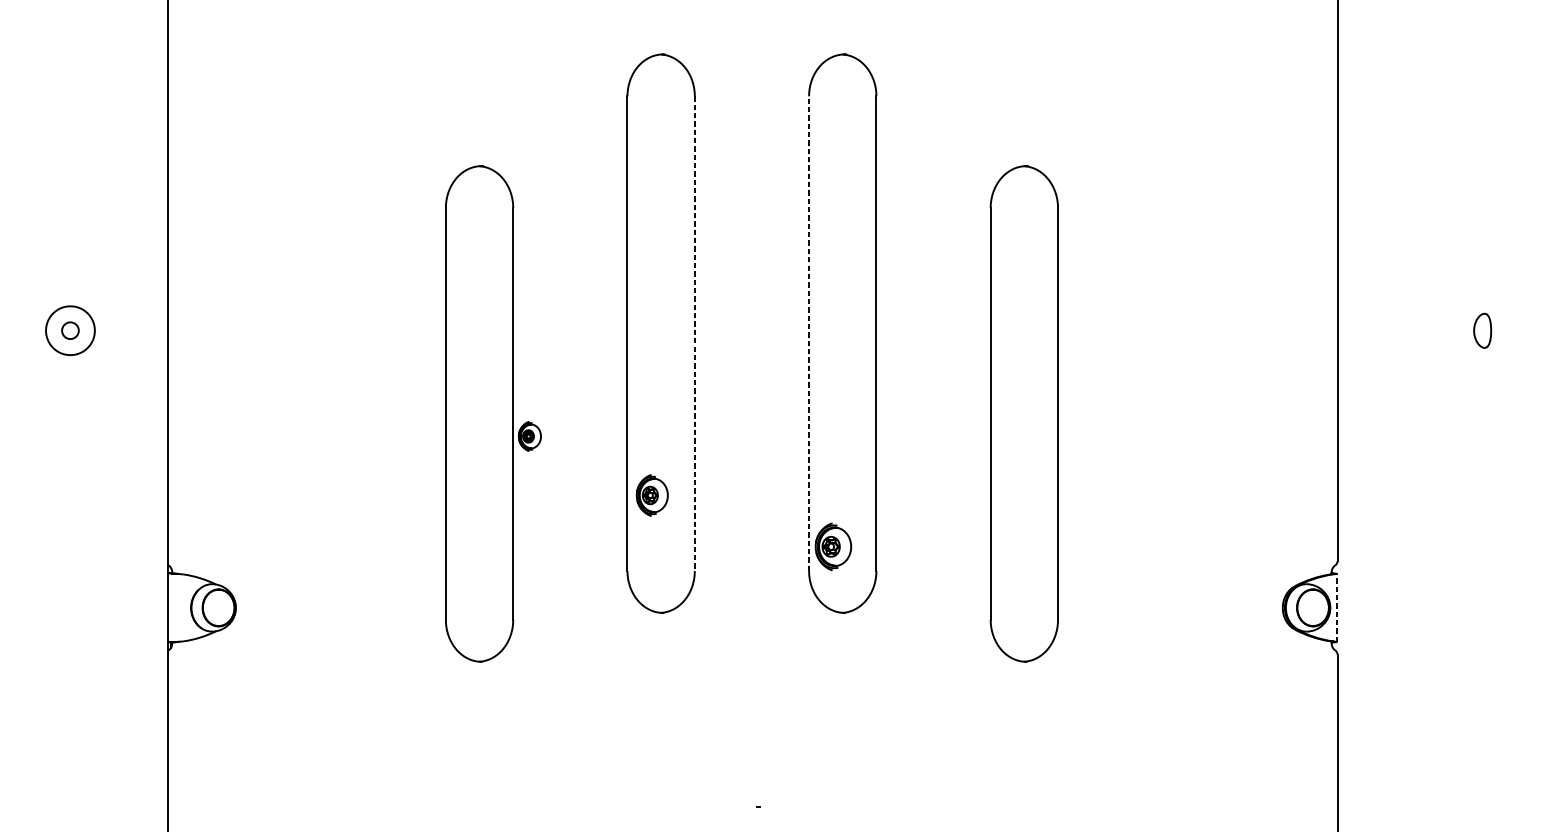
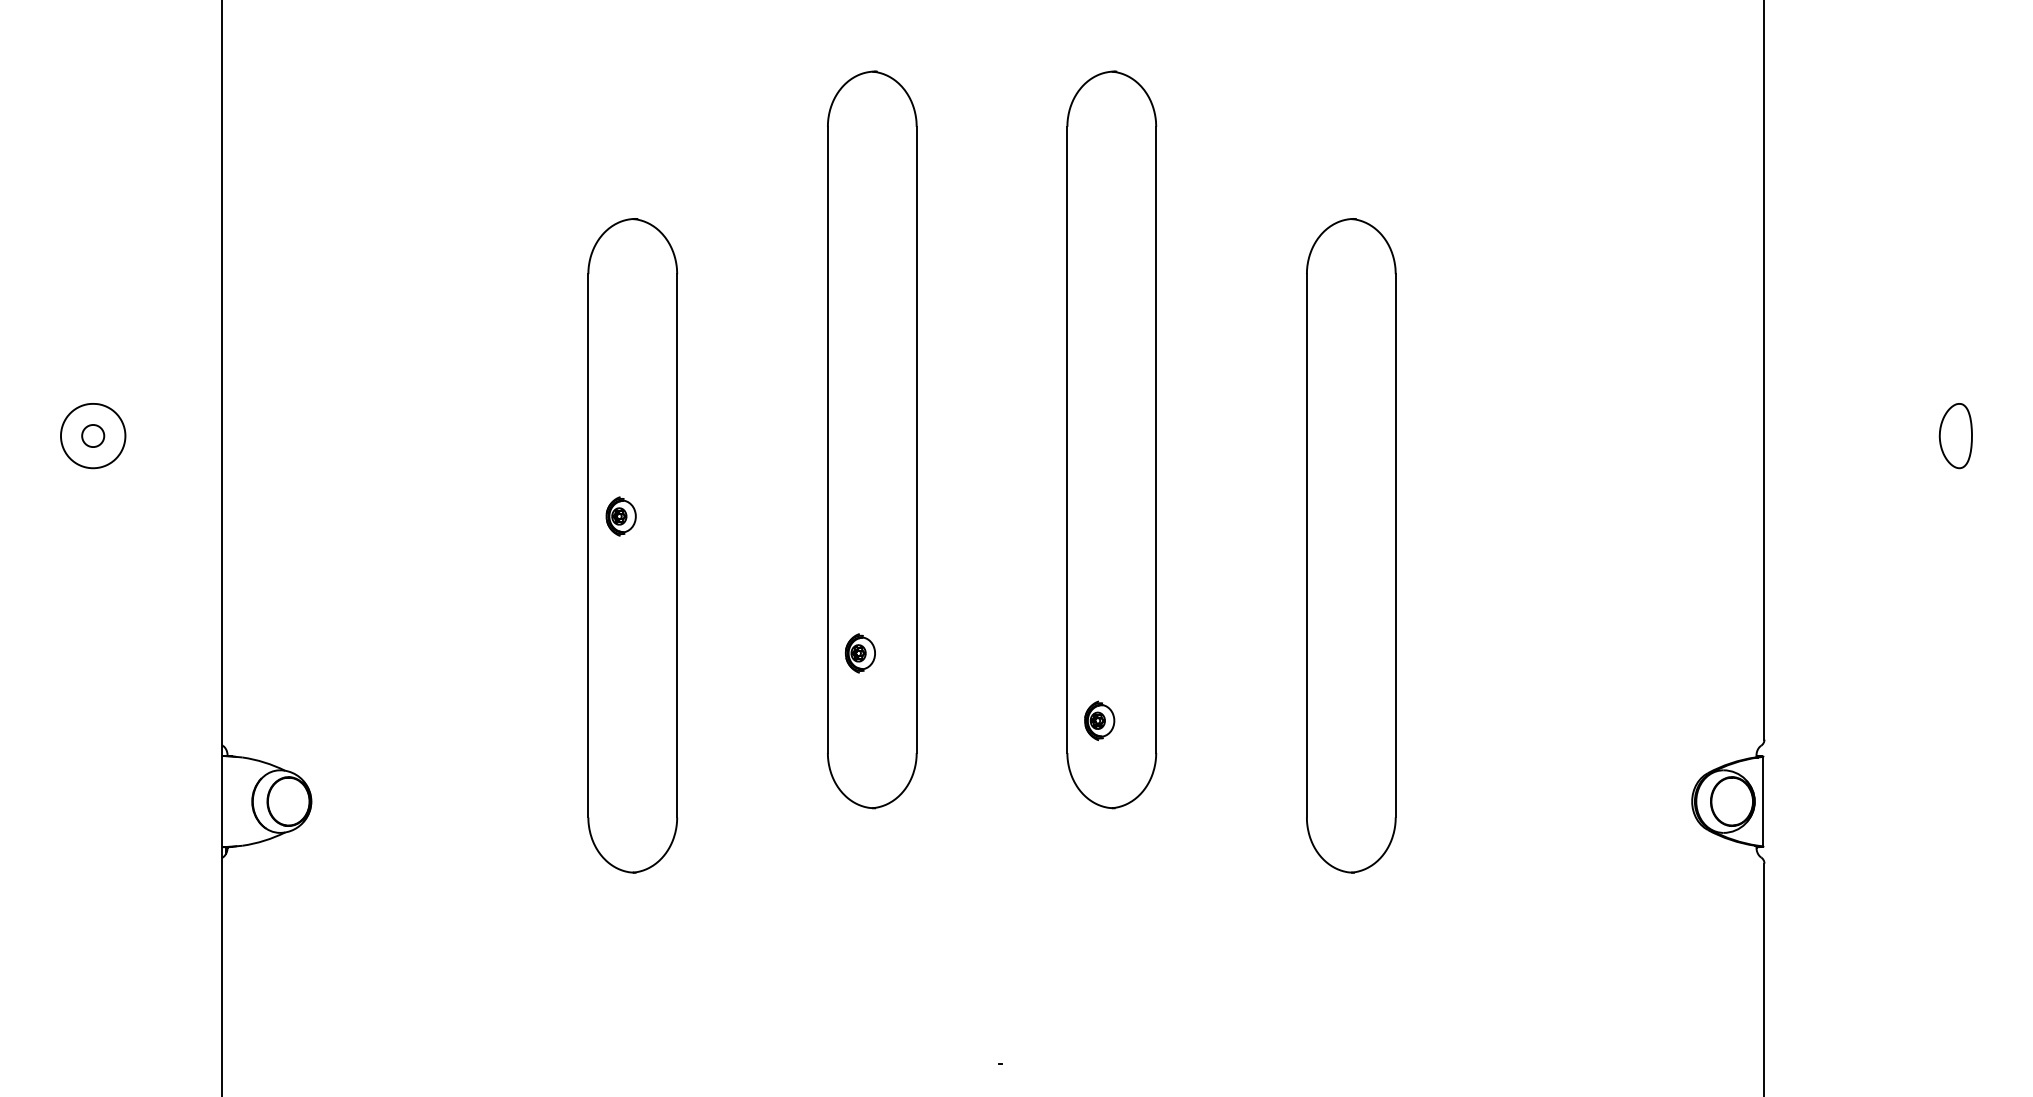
part: (1482, 331) -> (1955, 436), size x1.43
line: (809, 333) -> (1067, 439), dashed -> solid
line: (694, 334) -> (916, 440), dashed -> solid
part: (529, 436) -> (620, 516), moved
part: (651, 495) -> (859, 653), size x0.71
part: (833, 546) -> (1099, 720), size x0.62
line: (1336, 607) -> (1763, 801), dashed -> solid

